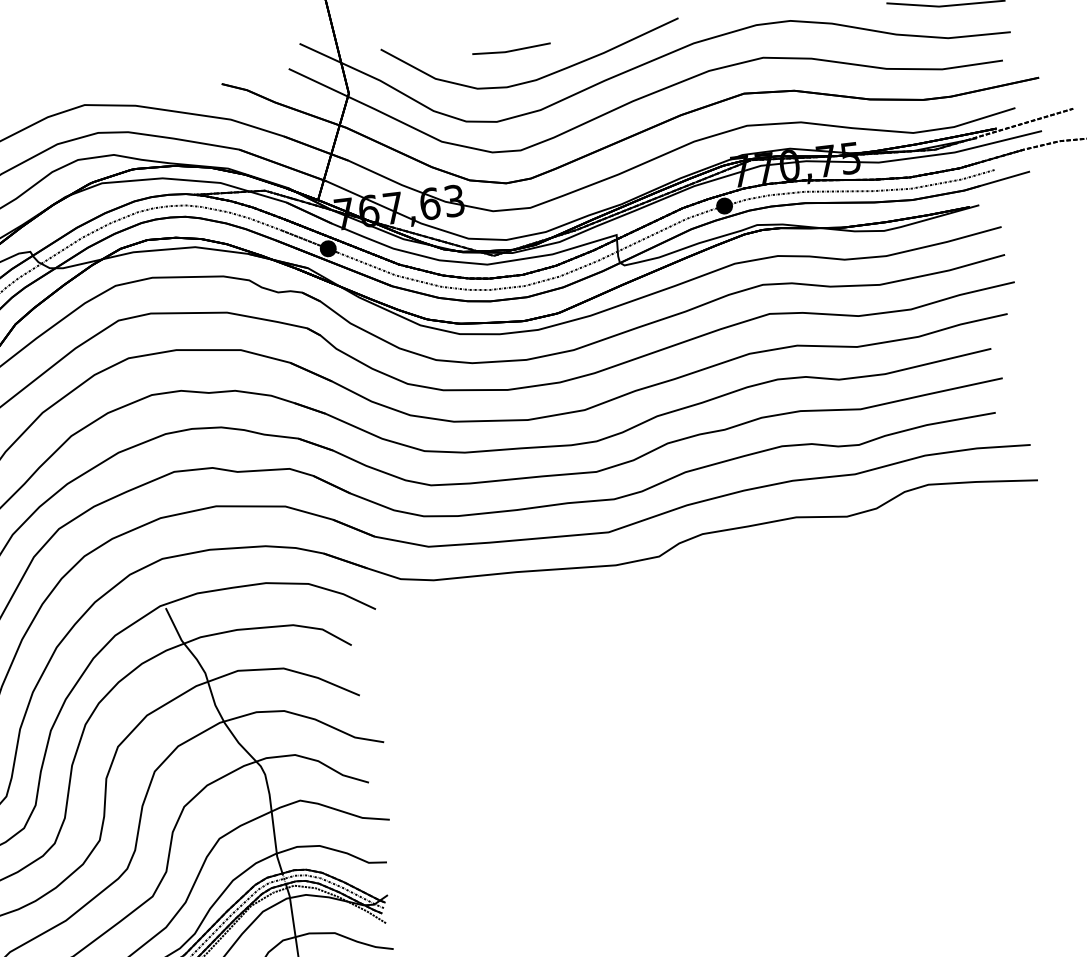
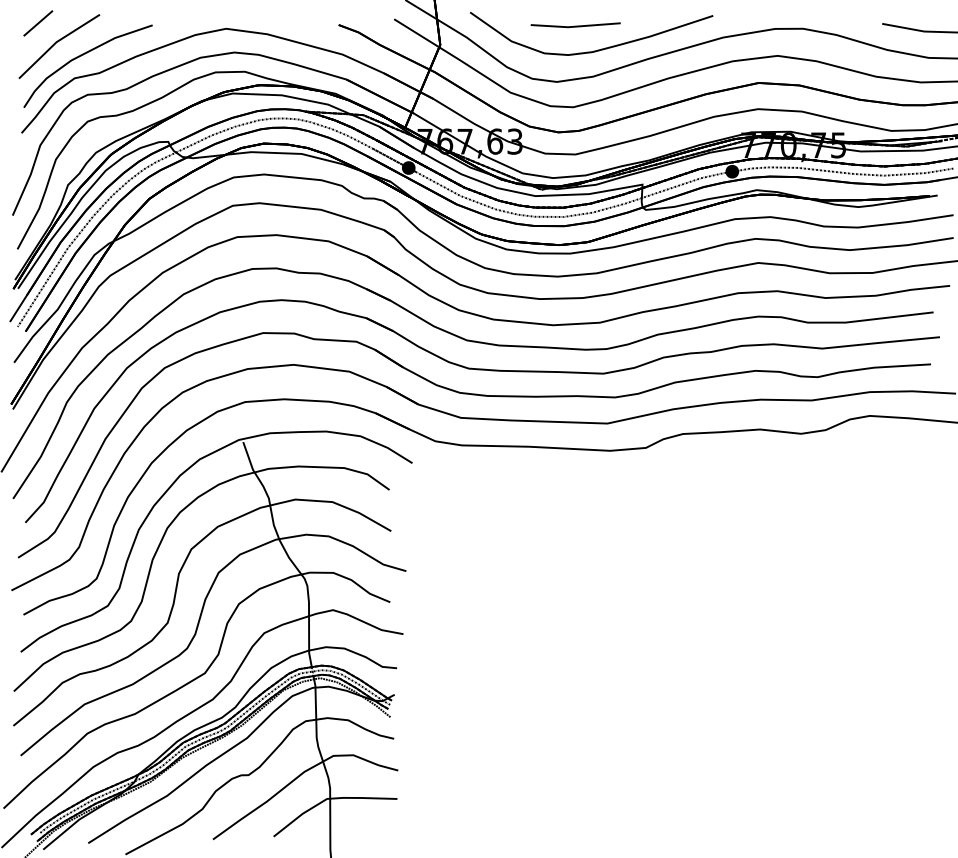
part: (511, 48) -> (575, 24), size x1.4

